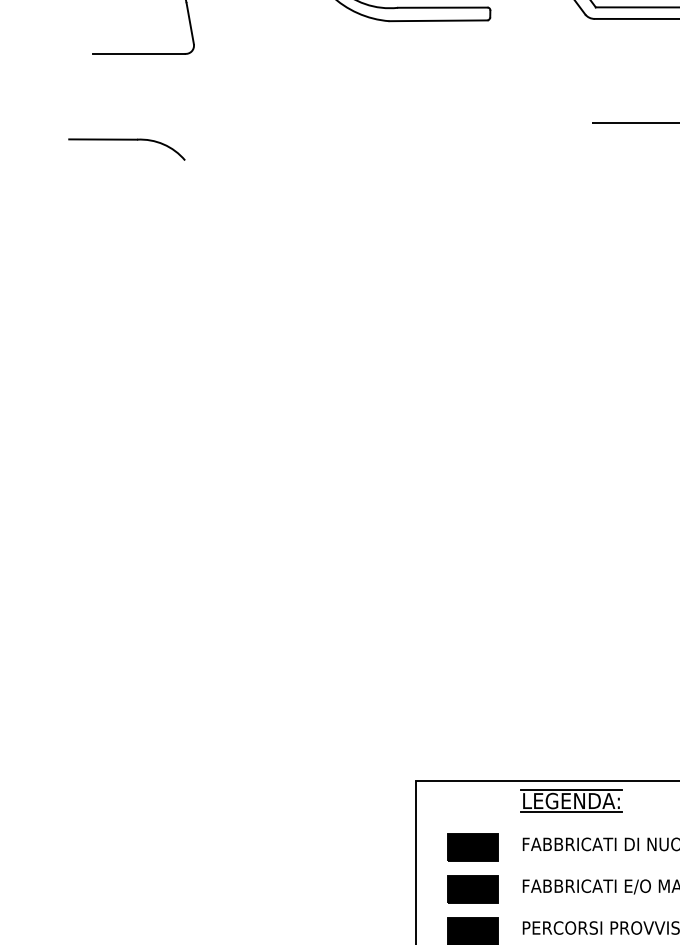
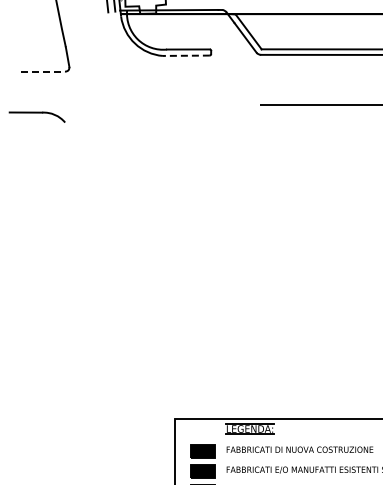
line: (436, 20) -> (185, 55), solid -> dashed
line: (139, 53) -> (43, 71), solid -> dashed

